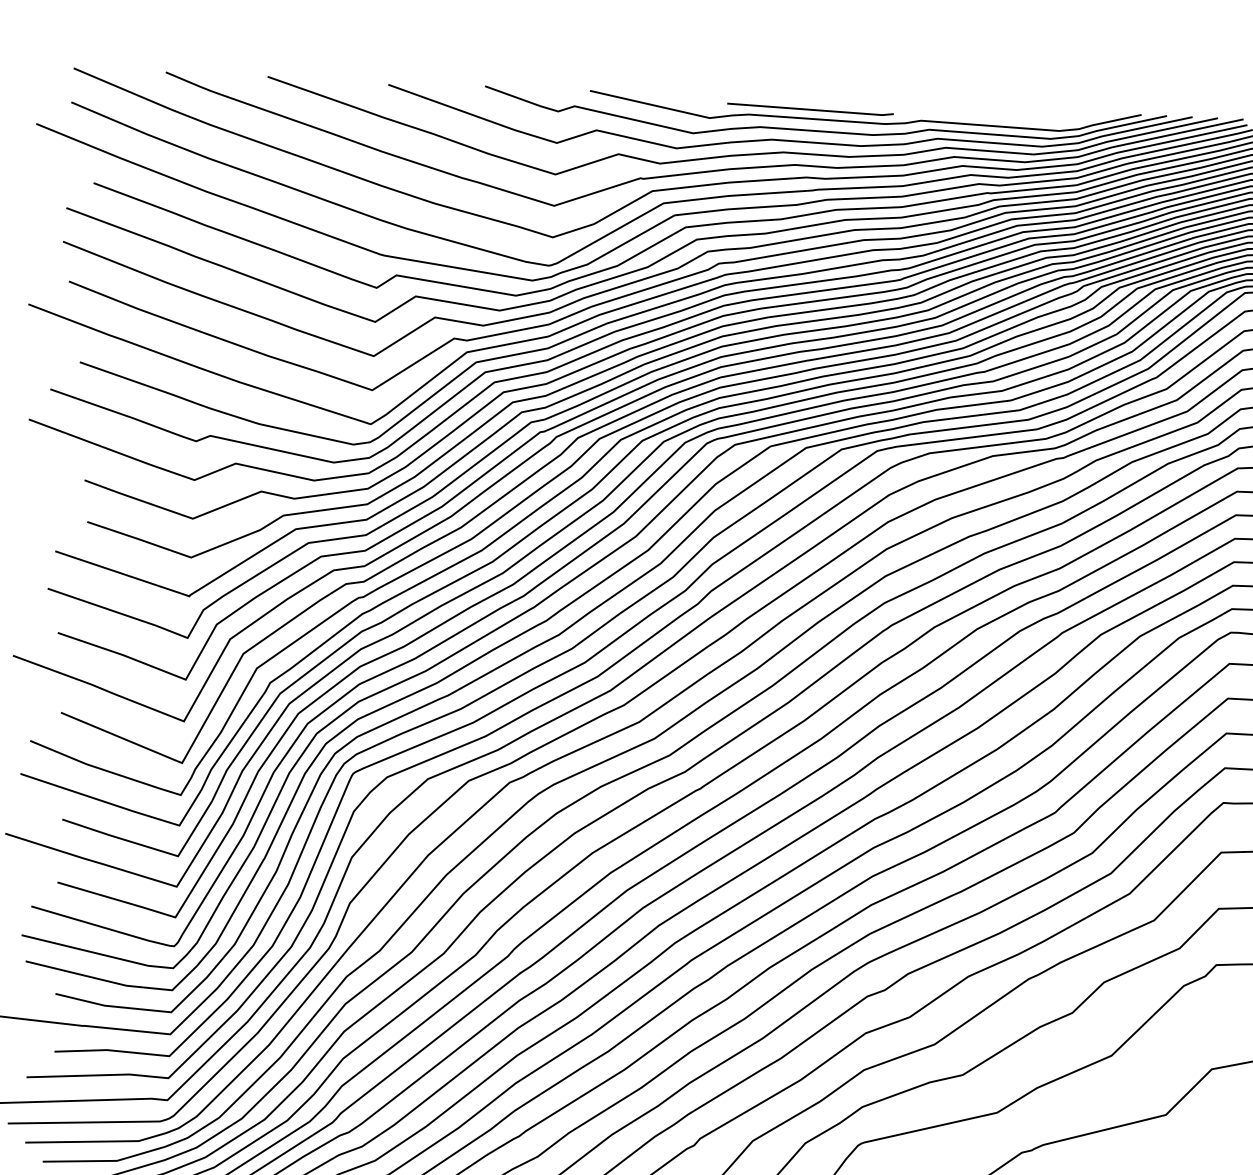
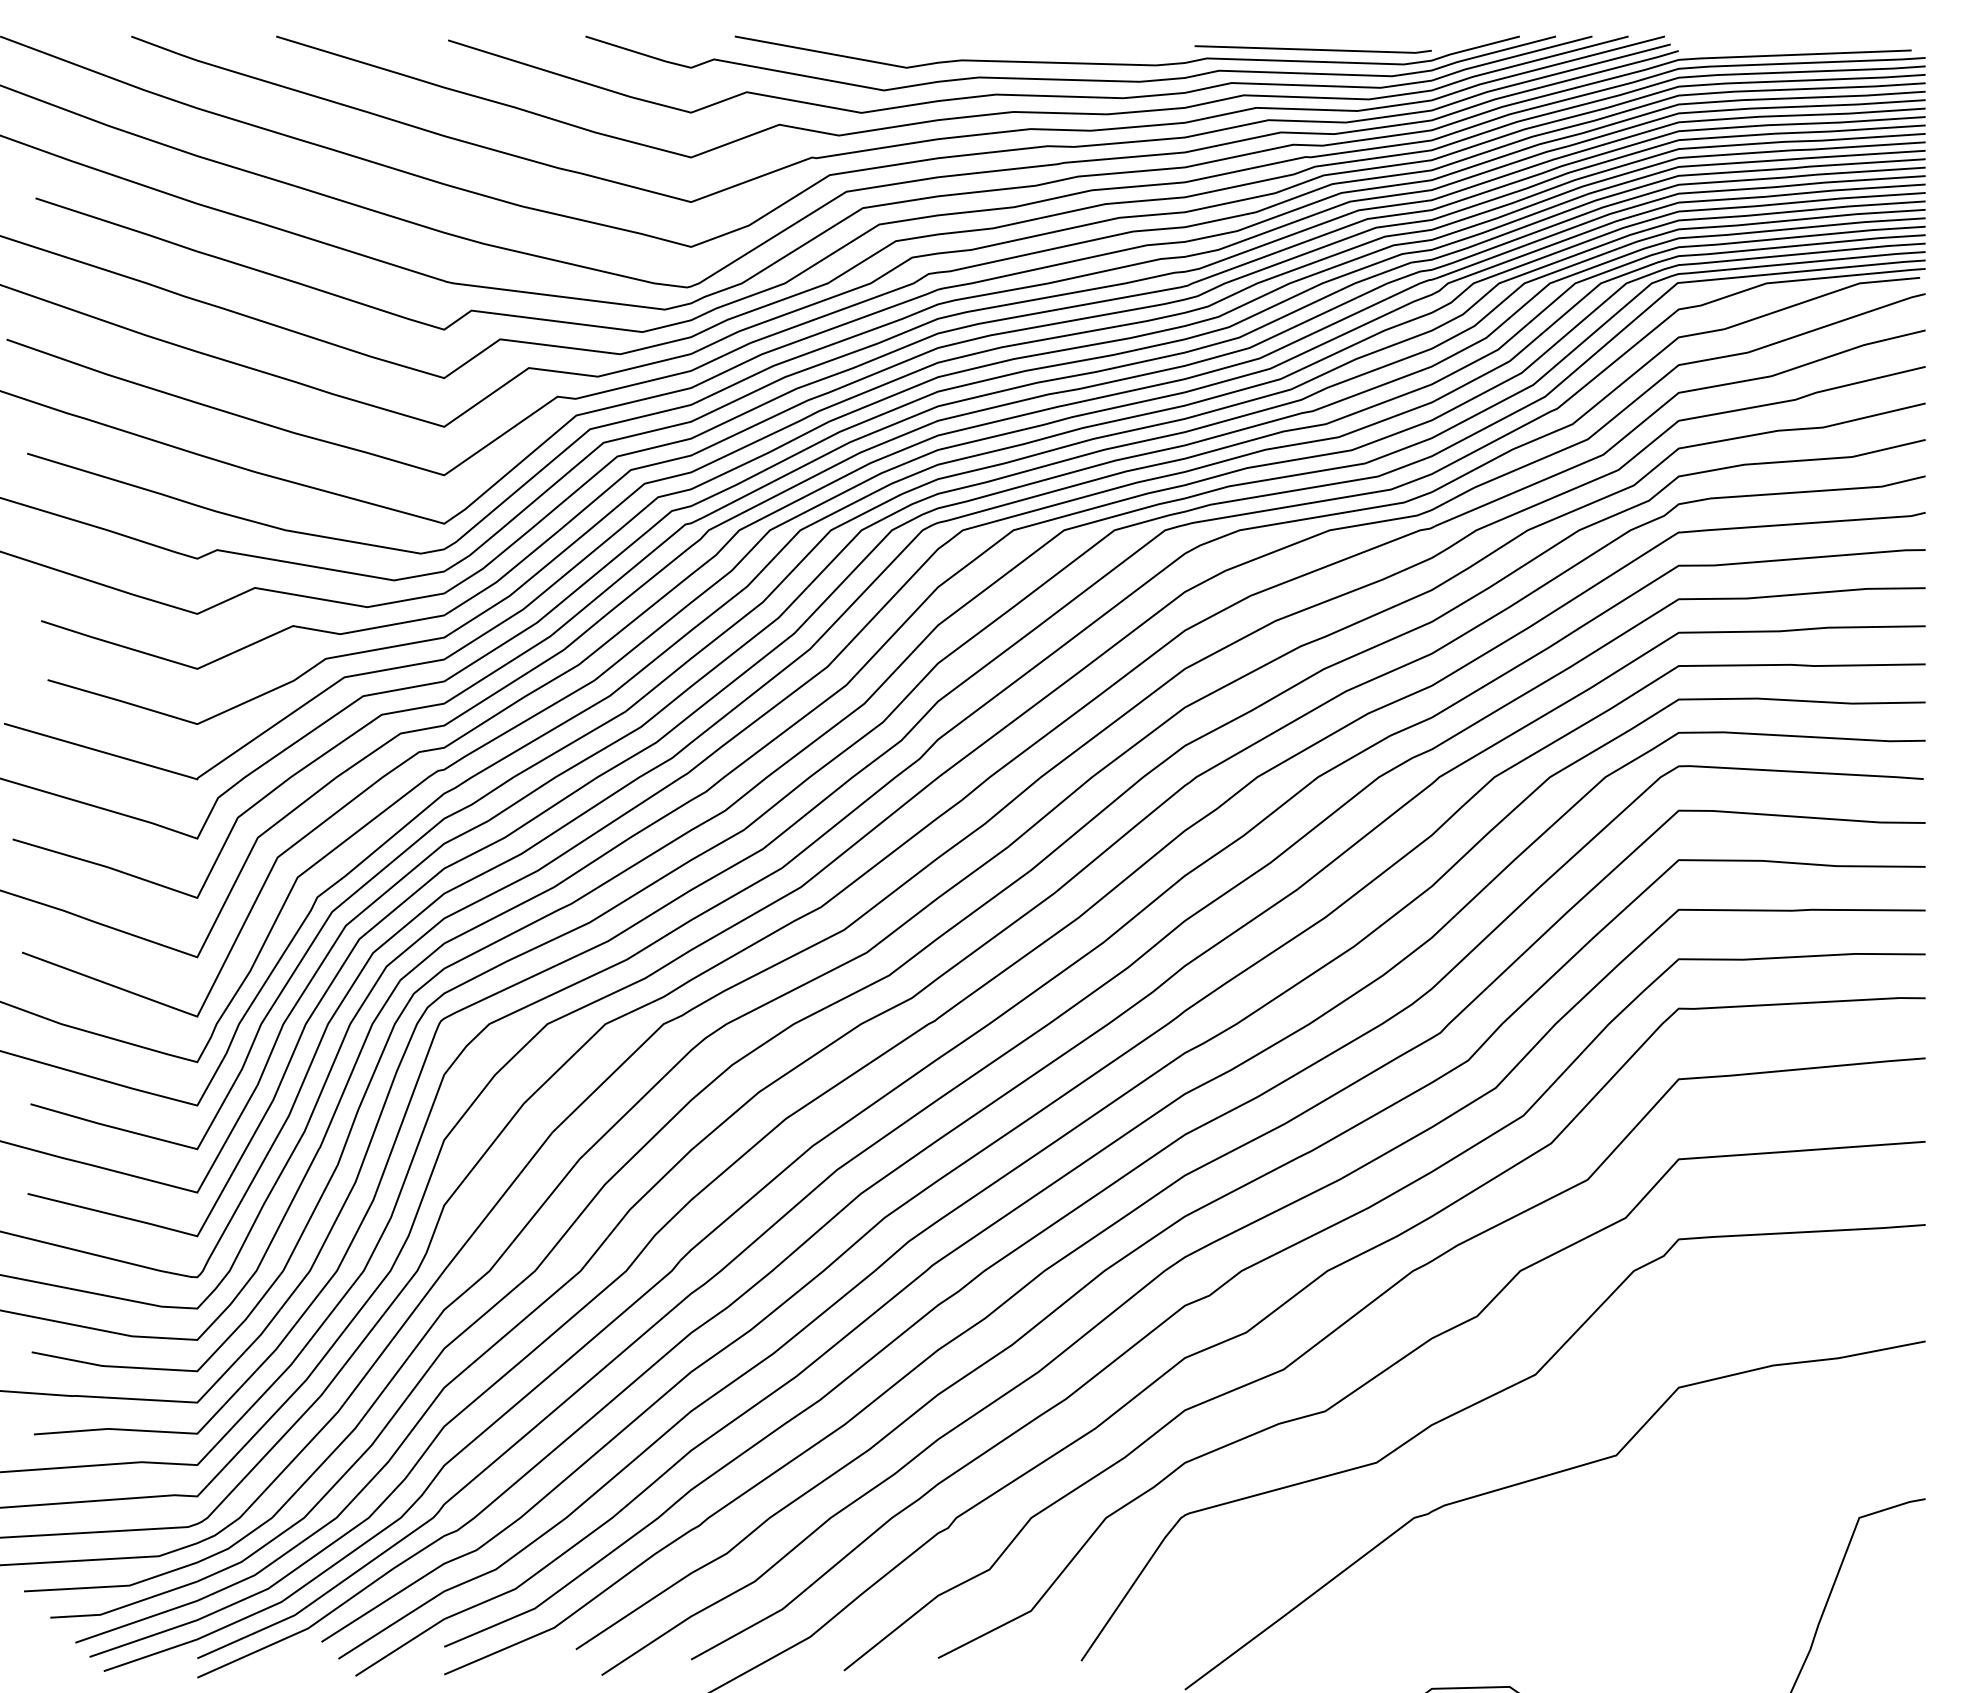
line: (809, 109) -> (1312, 49), moved

